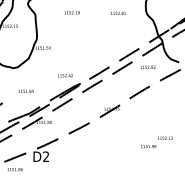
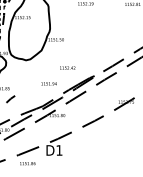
part: (65, 75) -> (67, 67), moved
part: (25, 90) -> (48, 82), moved
text: (46, 156) -> (59, 150), D2 -> D1

